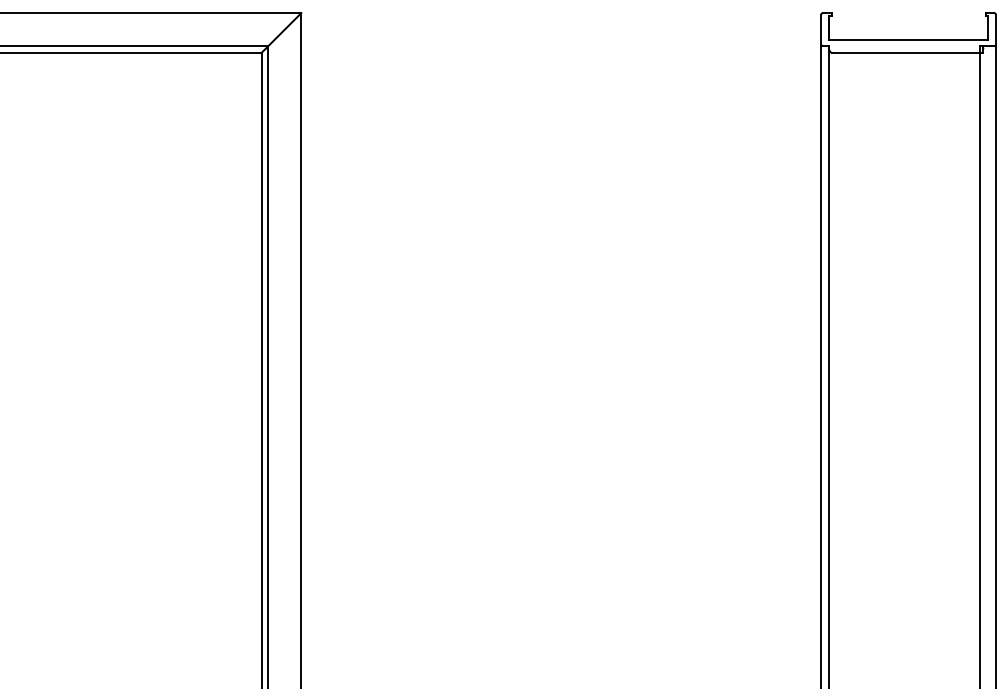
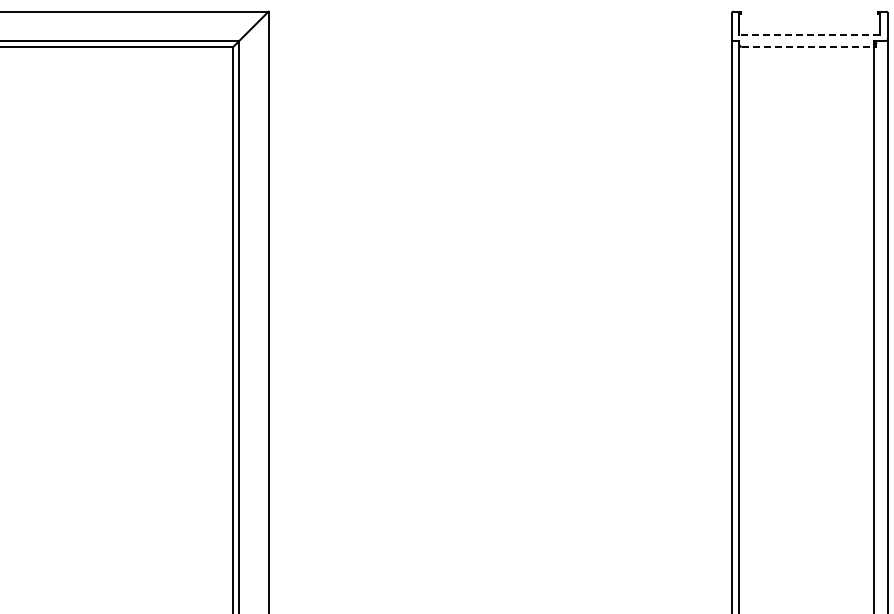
line: (908, 39) -> (809, 35), solid -> dashed
line: (905, 52) -> (807, 46), solid -> dashed

